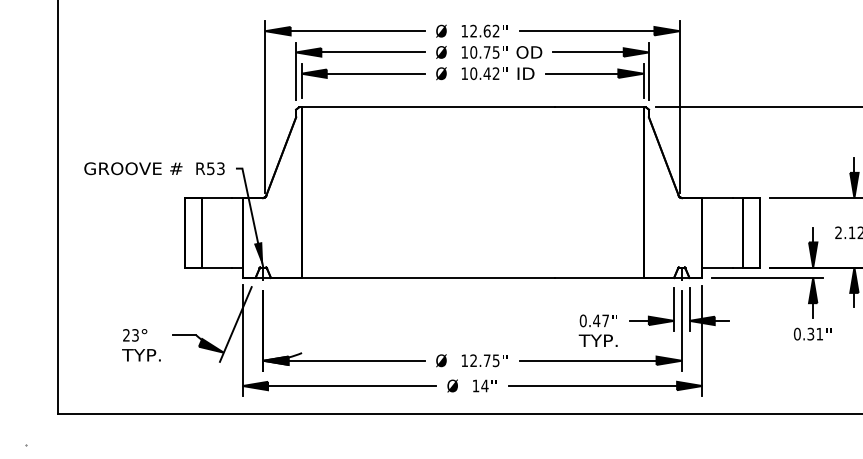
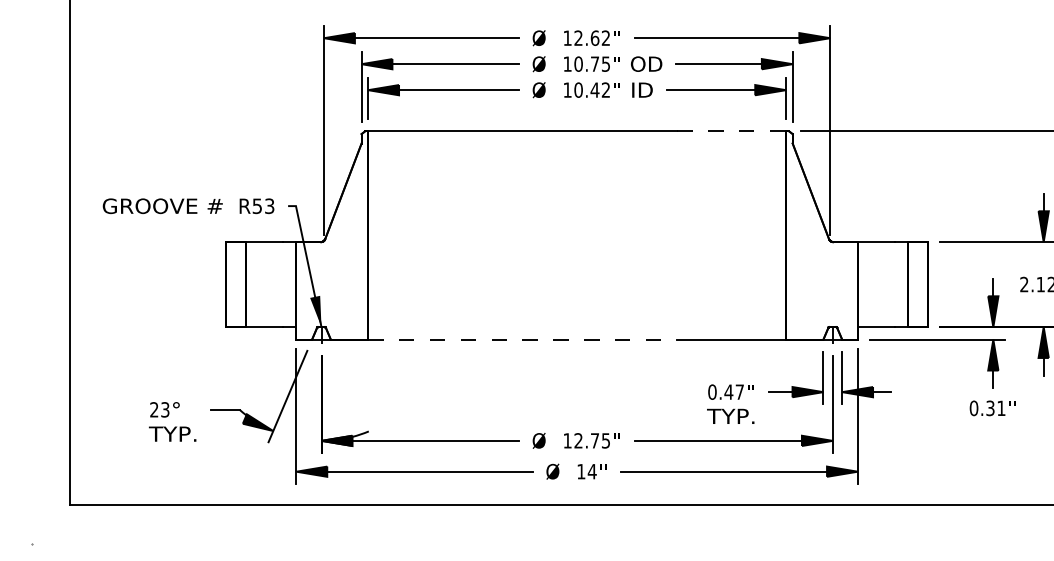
line: (599, 107) -> (732, 131), solid -> dashed
line: (427, 277) -> (522, 339), solid -> dashed

